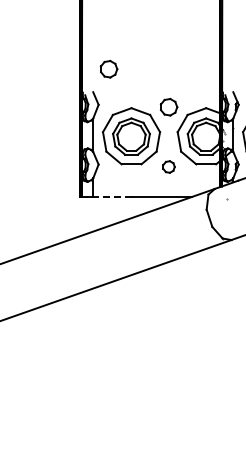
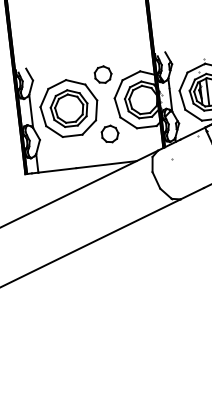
part: (108, 69) -> (38, 44), removed
part: (168, 166) -> (109, 133), size x1.43
line: (111, 196) -> (56, 170), dashed -> solid

